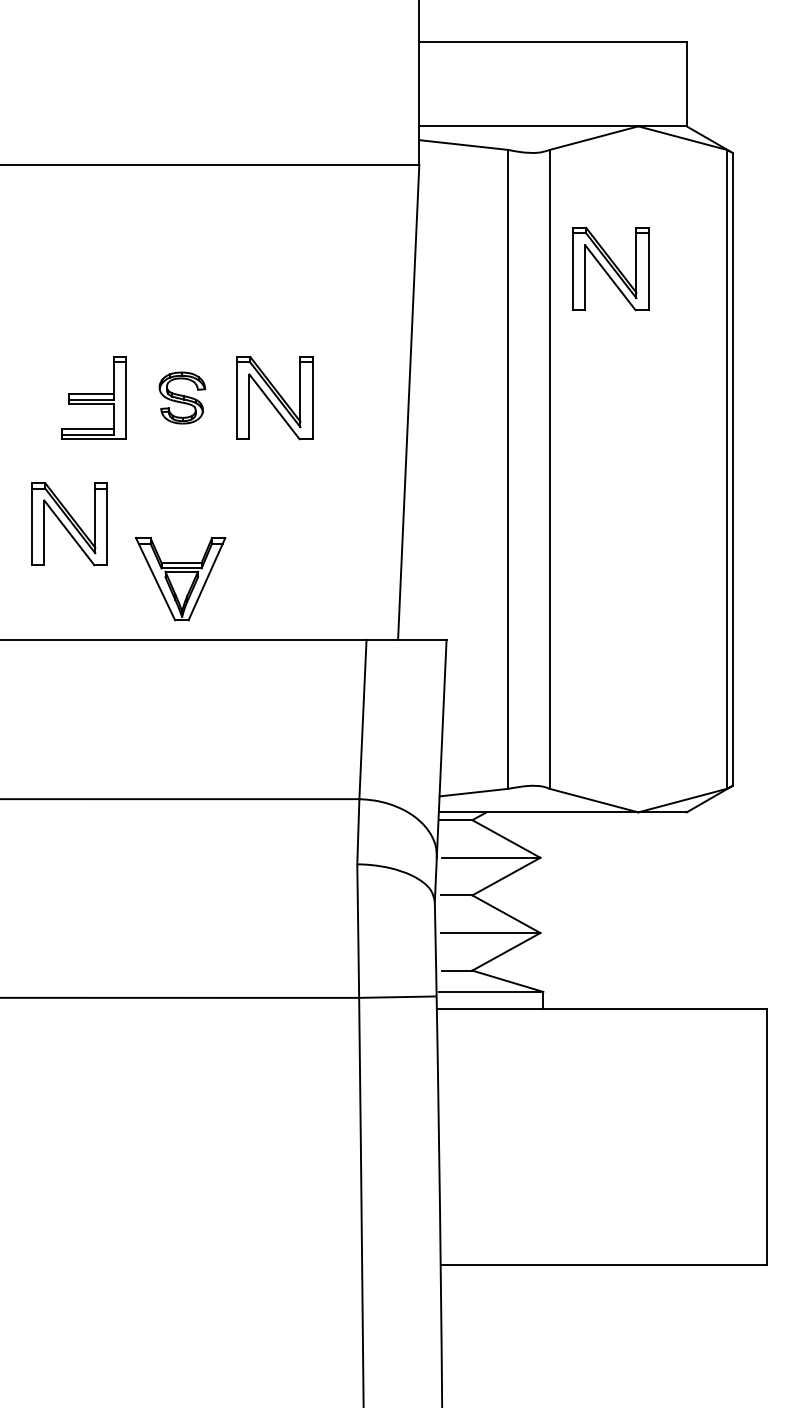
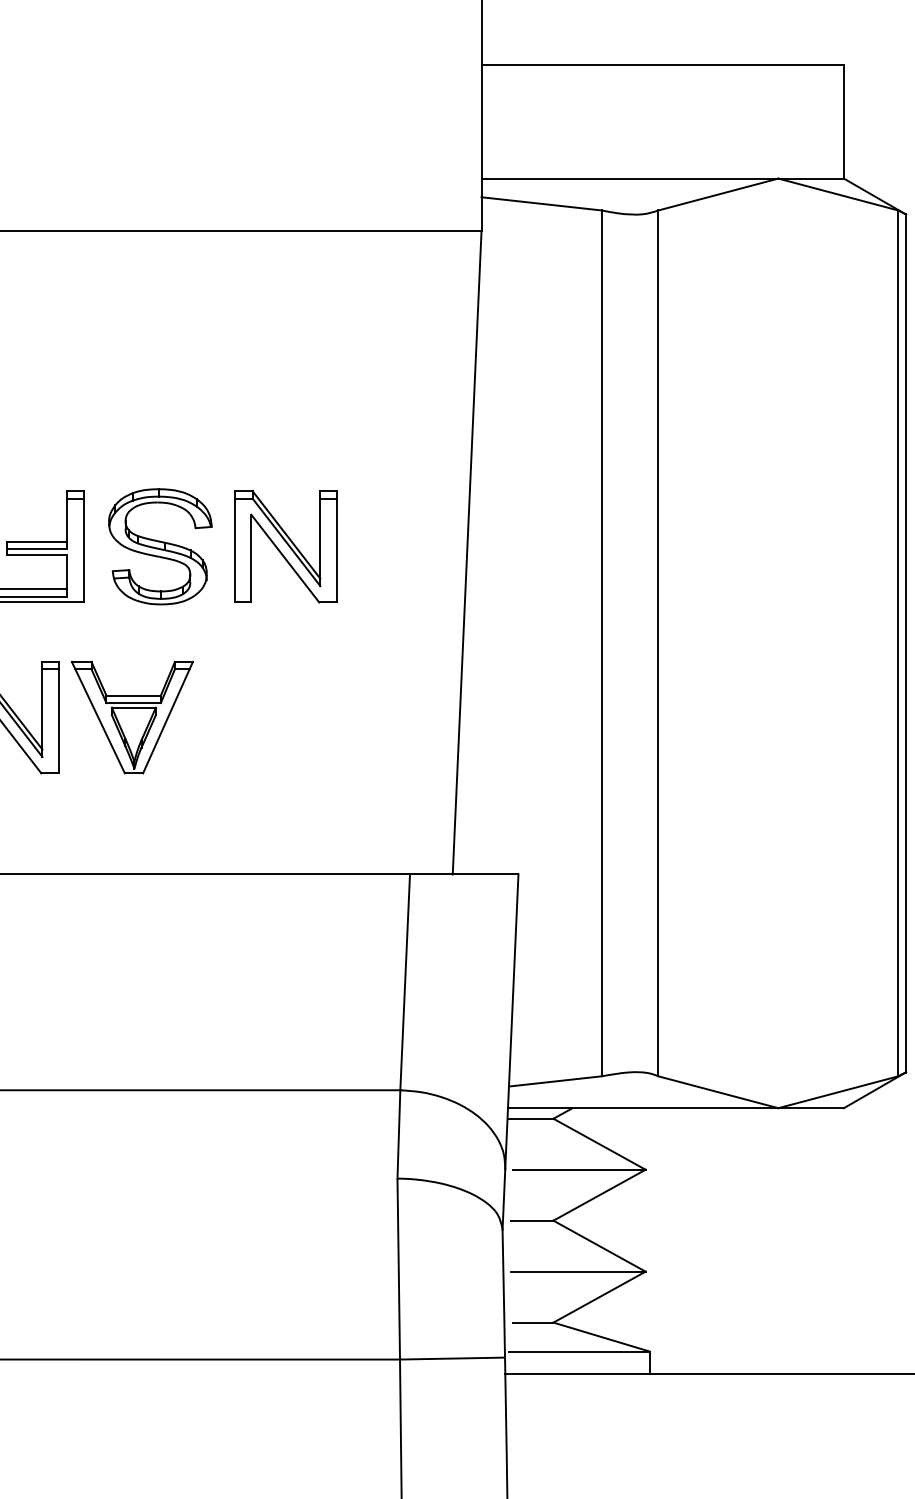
part: (610, 268) -> (740, 371), removed
part: (182, 397) -> (160, 545), size x1.67
part: (180, 579) -> (132, 718), moved

